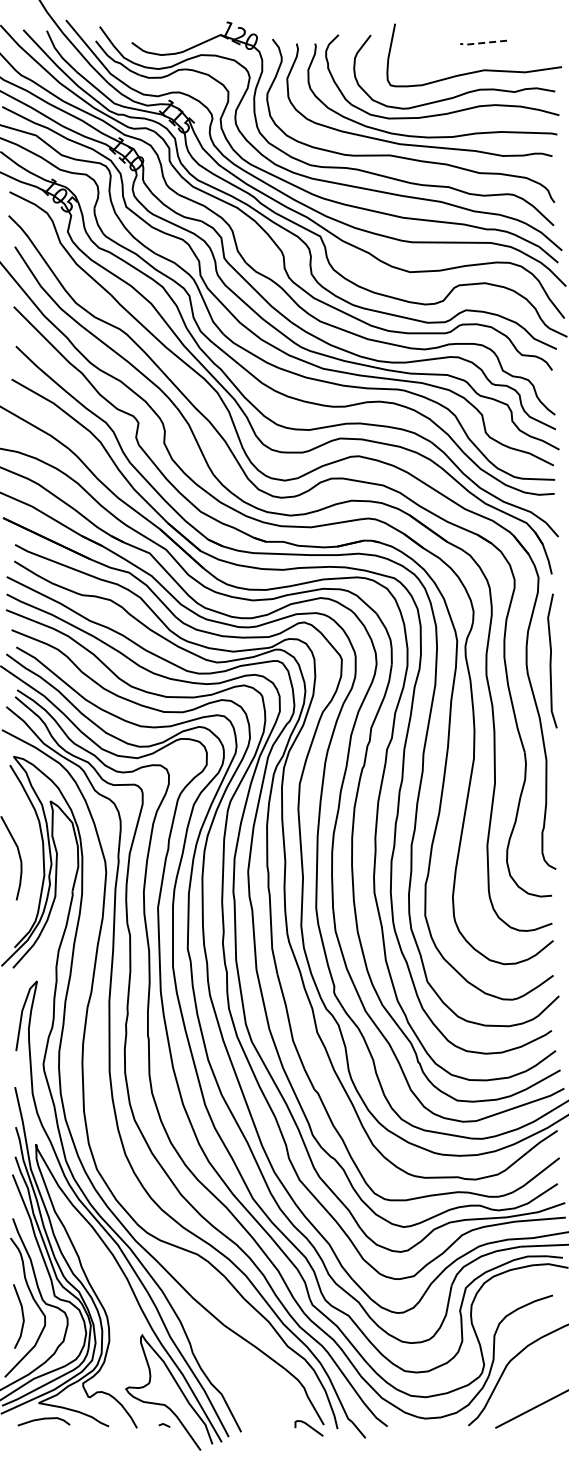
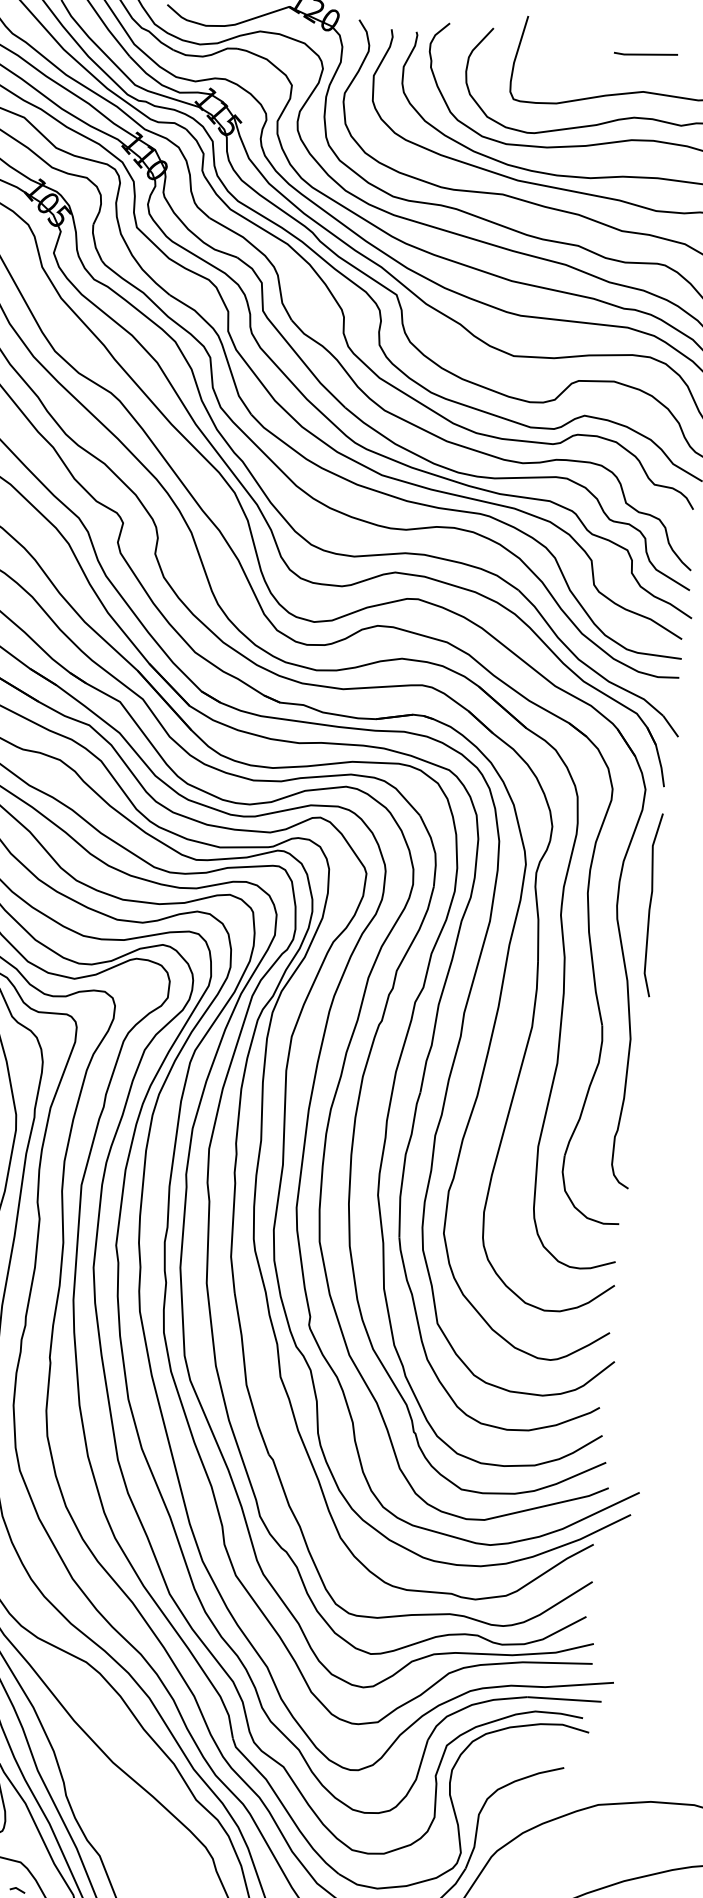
line: (482, 43) -> (644, 55), dashed -> solid

